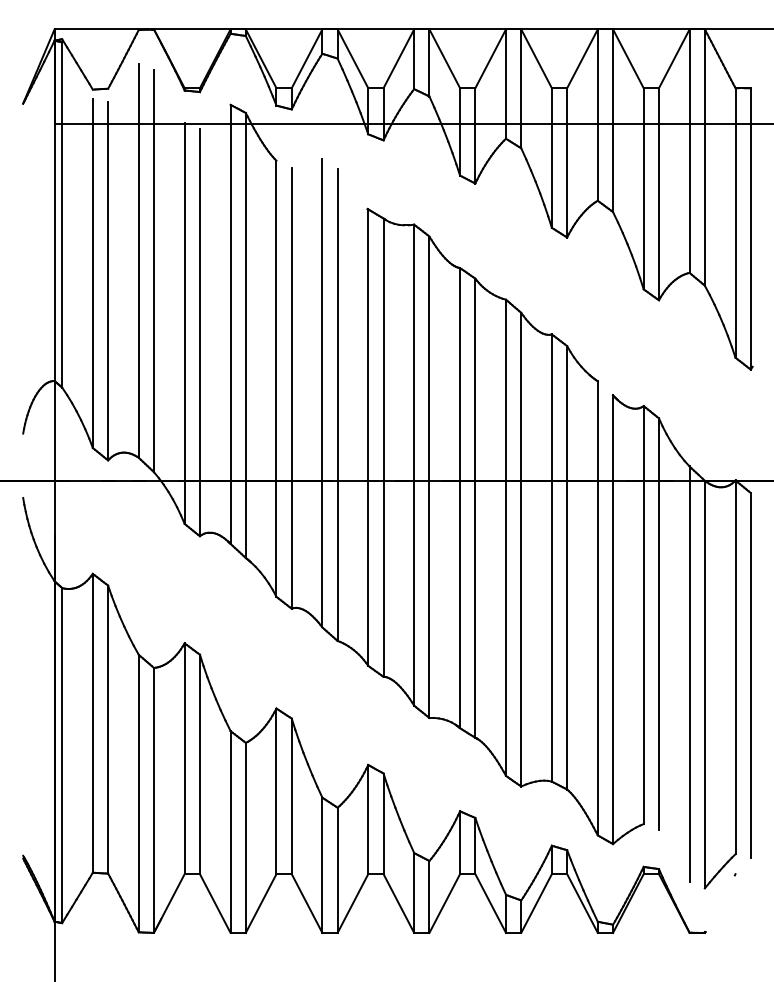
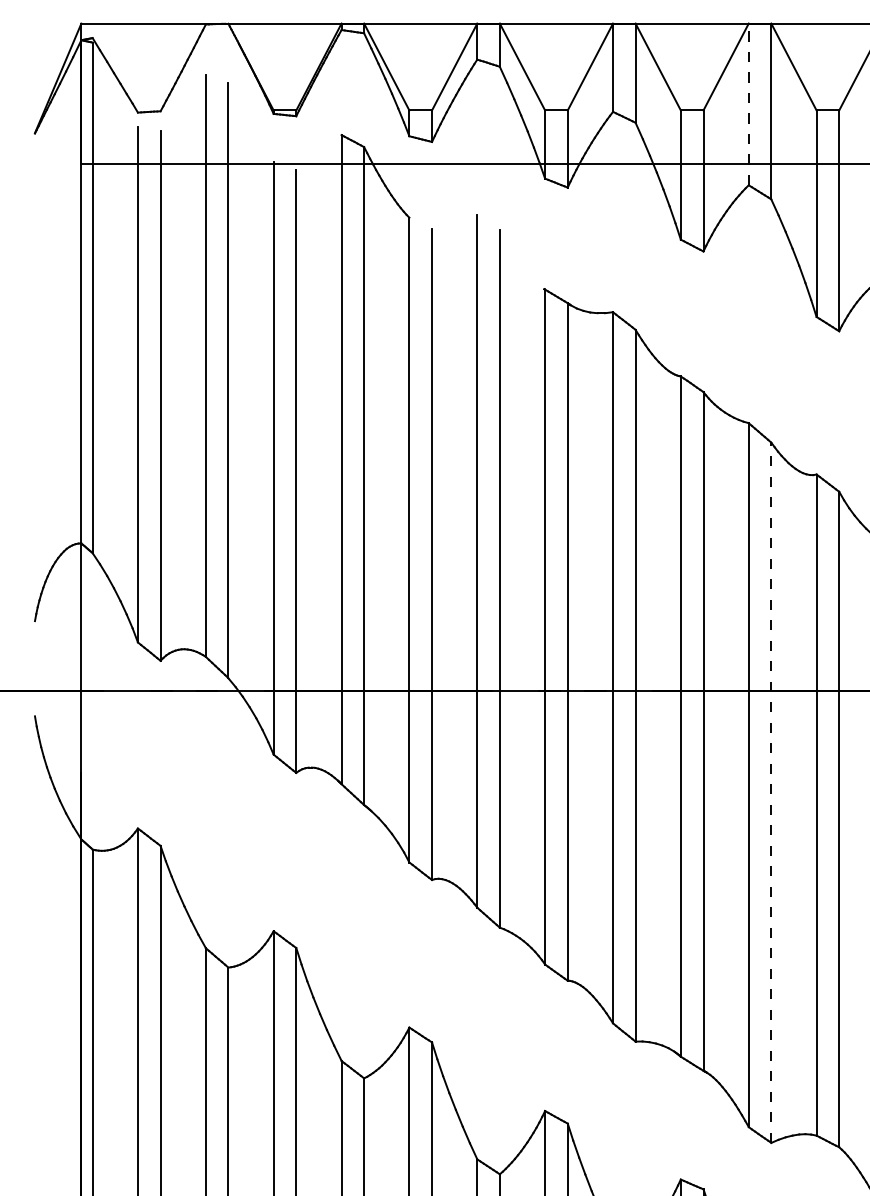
line: (506, 84) -> (749, 105), solid -> dashed
line: (521, 549) -> (771, 792), solid -> dashed

